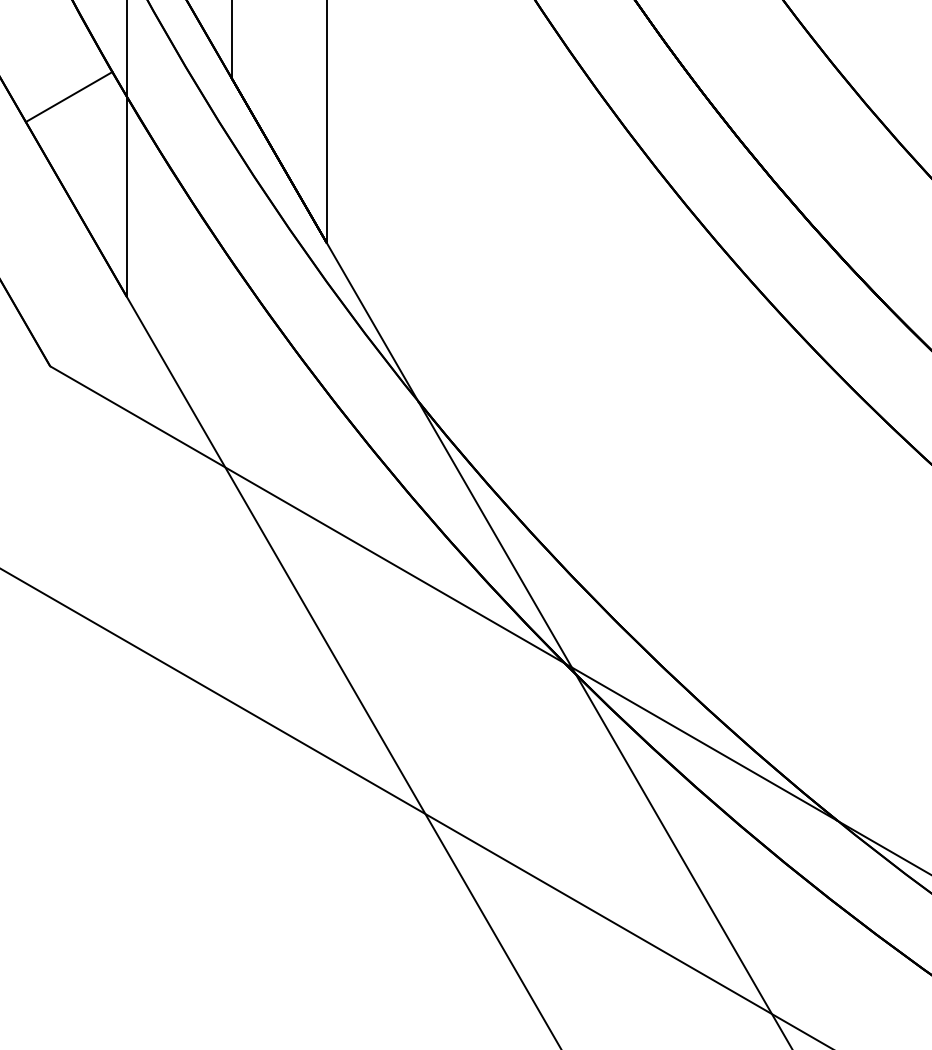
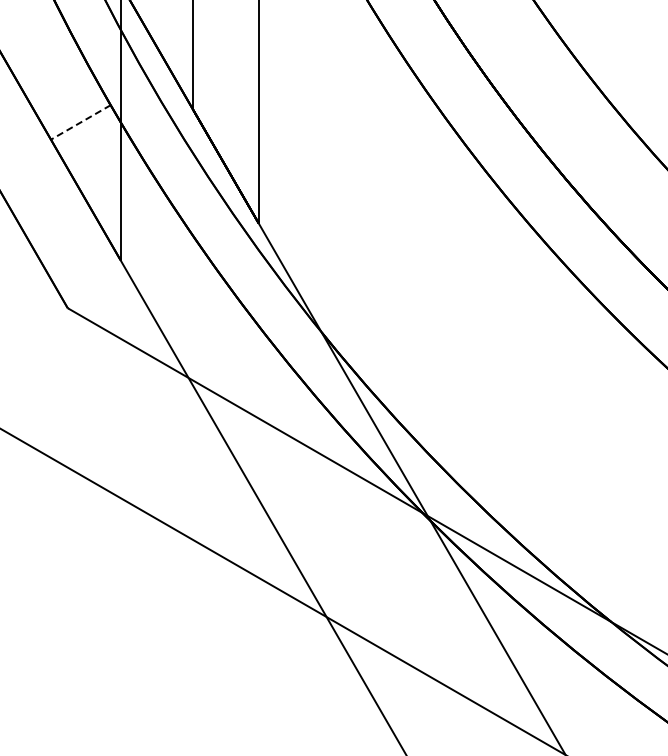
line: (68, 97) -> (80, 122), solid -> dashed

